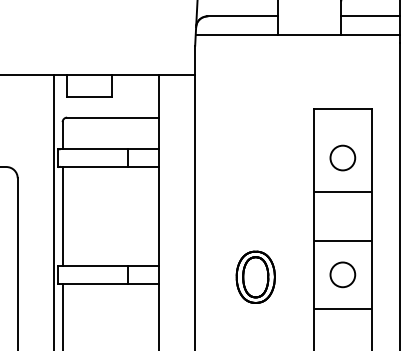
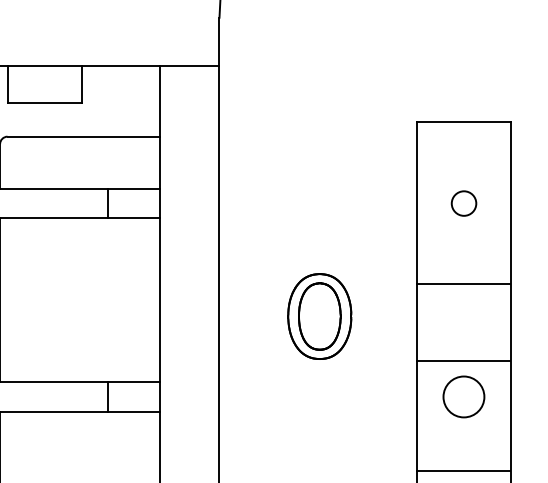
circle: (342, 157) -> (463, 202), size x0.6
line: (342, 191) -> (463, 283), moved
line: (342, 241) -> (463, 361), moved
part: (255, 276) -> (319, 315), moved
line: (342, 308) -> (463, 470), moved

